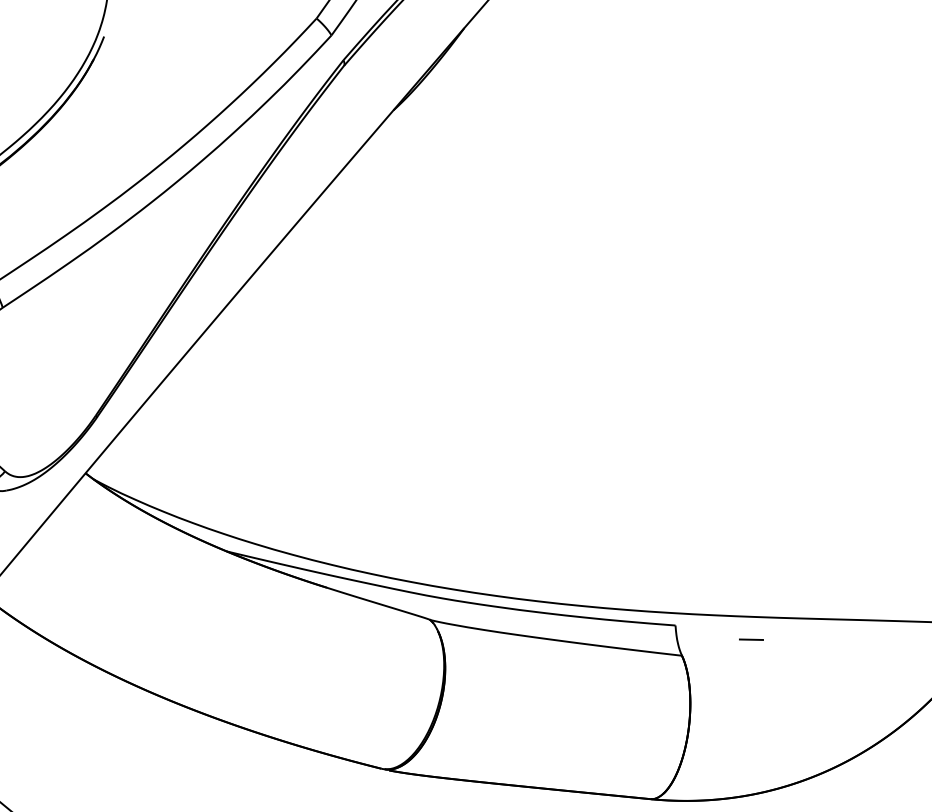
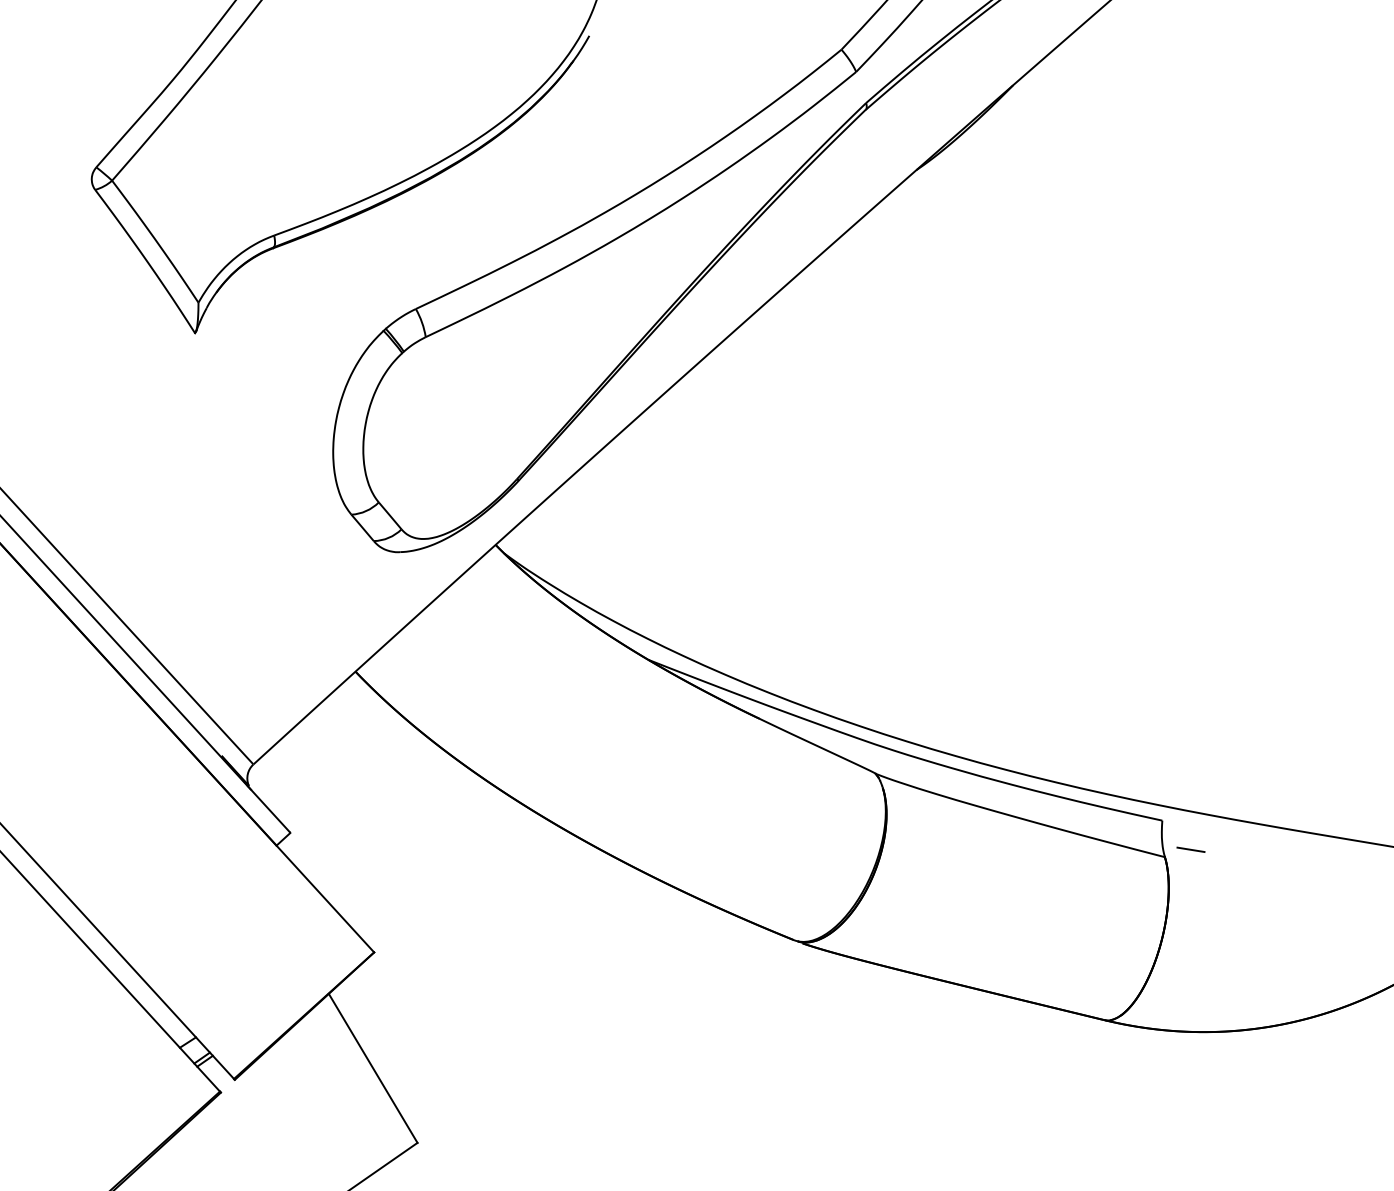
line: (750, 639) -> (1190, 849), moved

